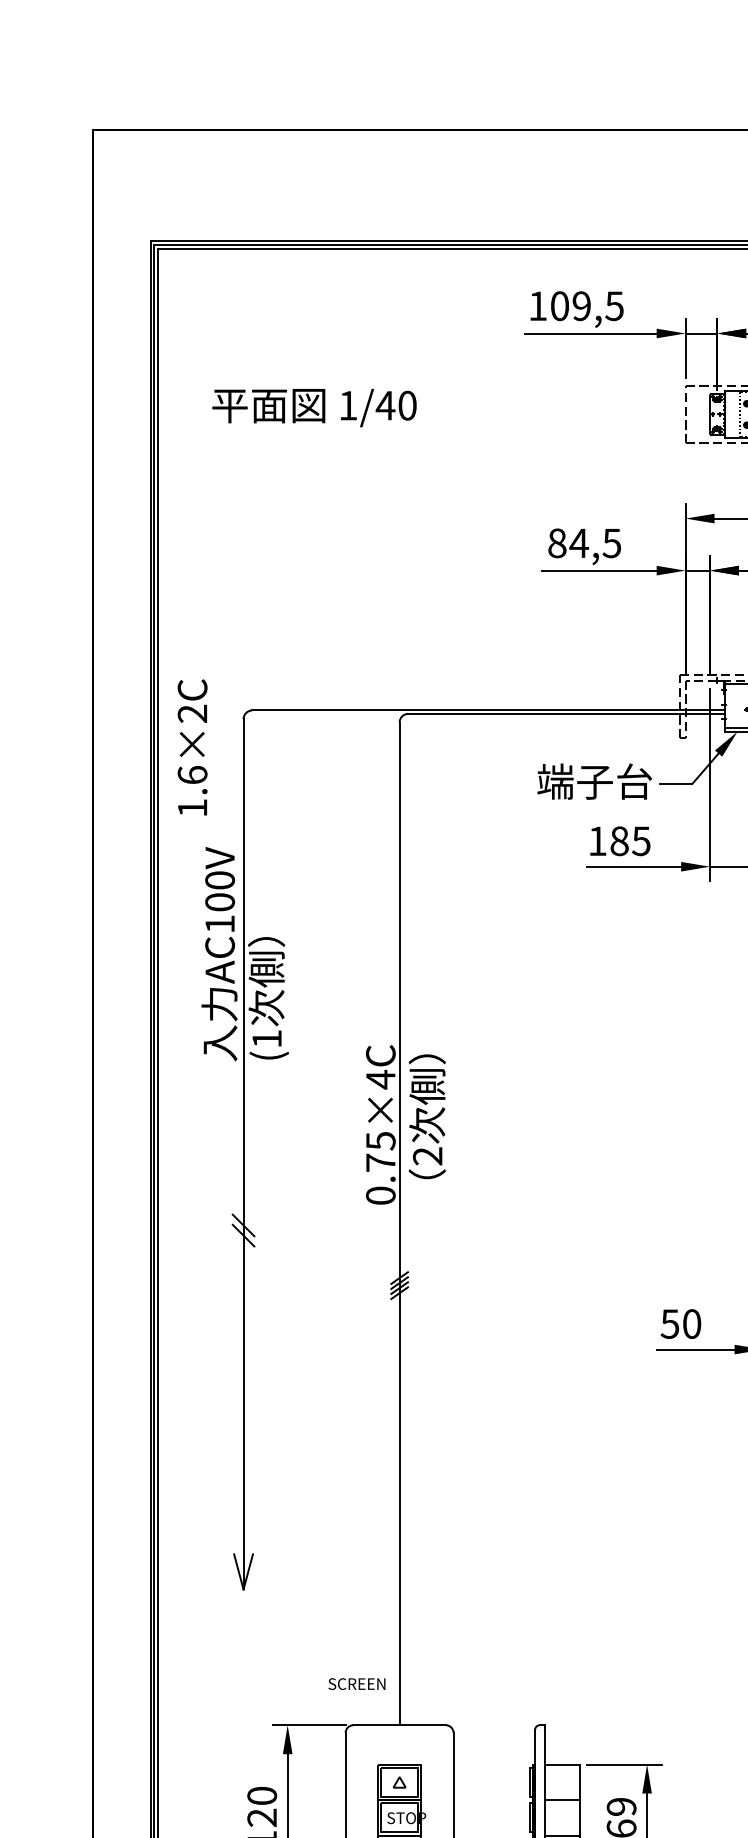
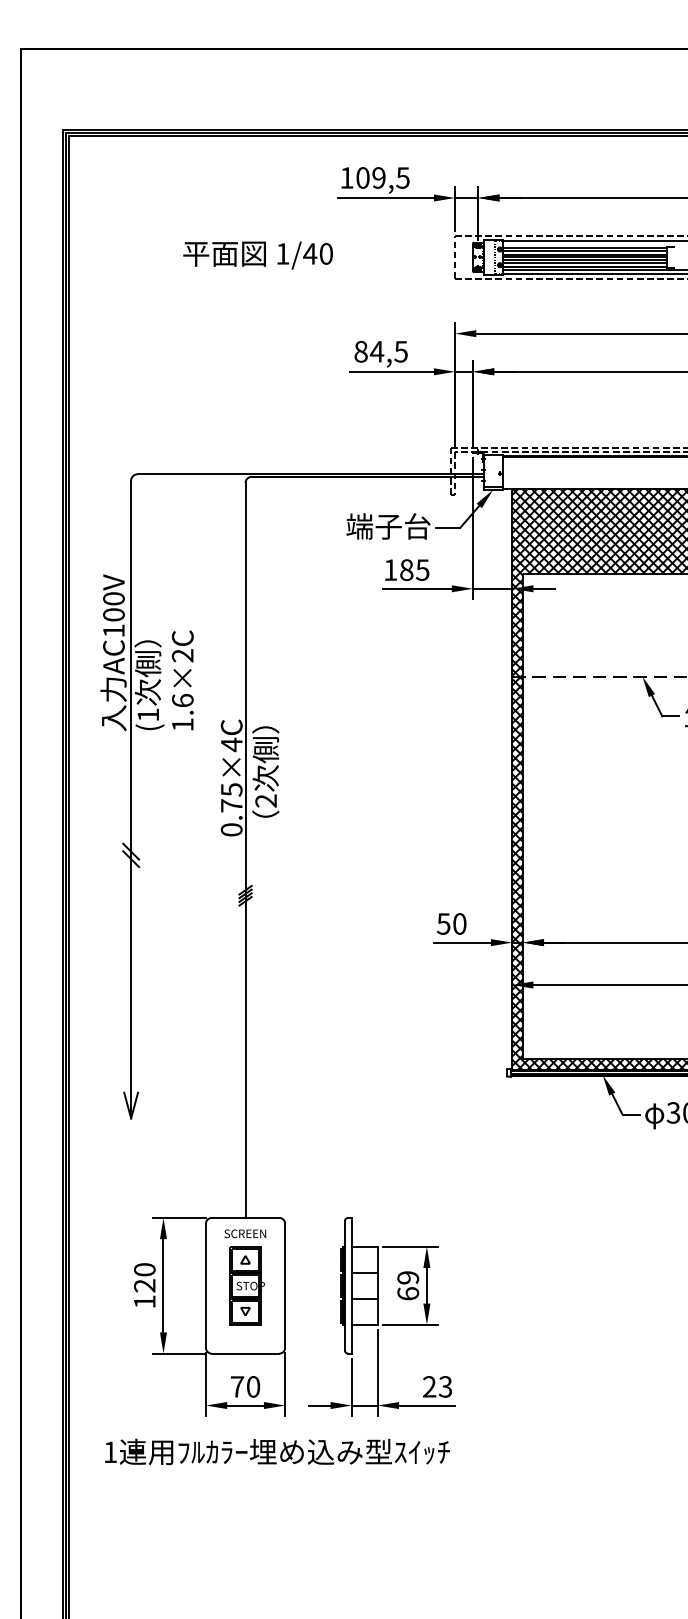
text: (313, 407) -> (257, 255), moved
text: (192, 747) -> (182, 680), moved
text: (357, 1683) -> (245, 1233), moved

